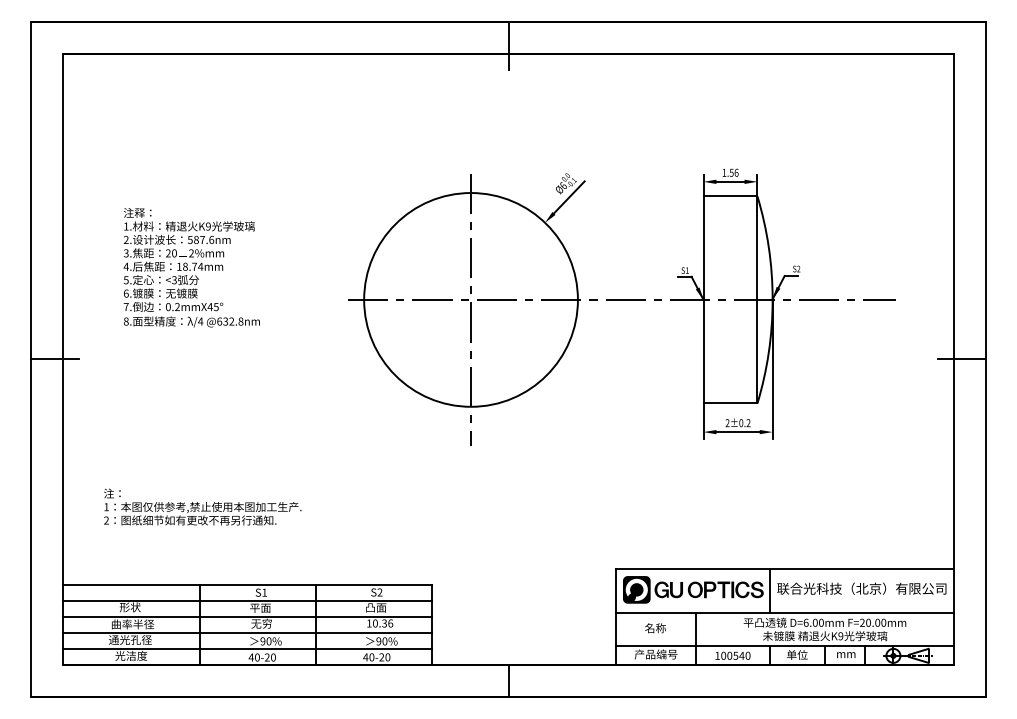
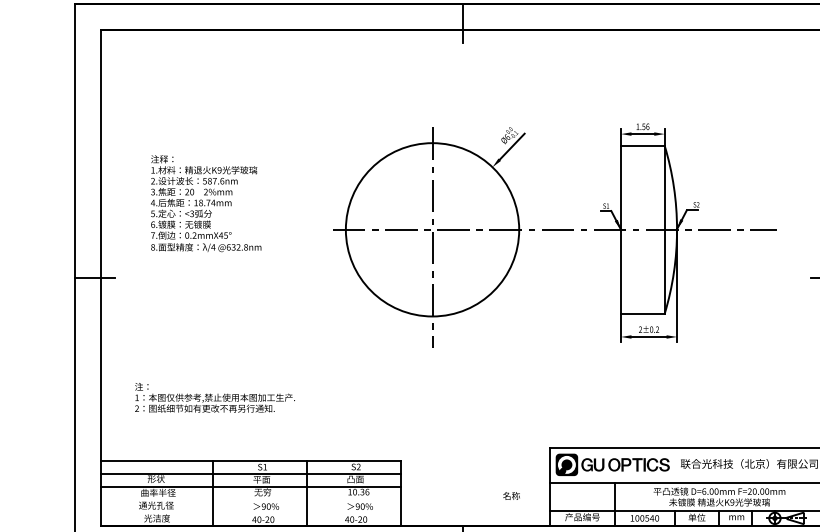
line: (769, 590) -> (674, 465), removed
text: (655, 628) -> (511, 496), moved
line: (246, 633) -> (250, 500), removed
line: (246, 649) -> (250, 513), removed

